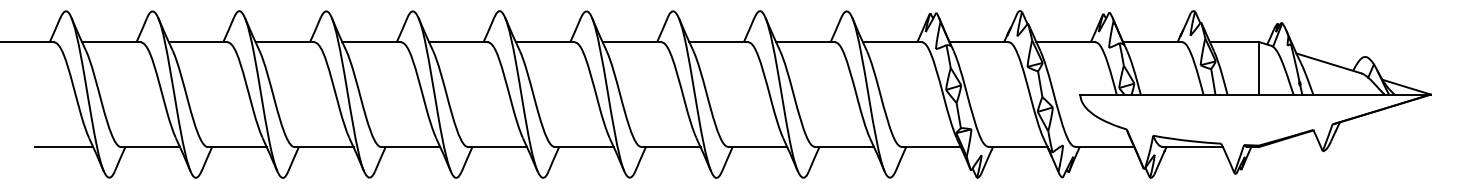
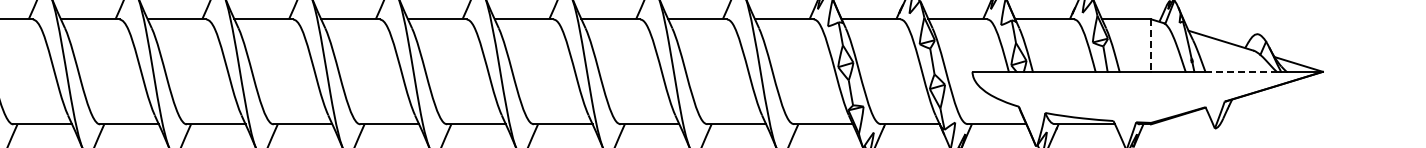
line: (1258, 68) -> (1150, 45), solid -> dashed
line: (1348, 94) -> (1240, 71), solid -> dashed

